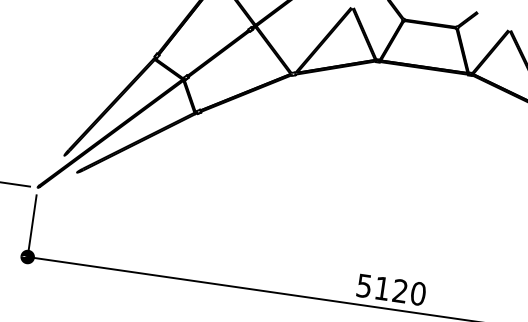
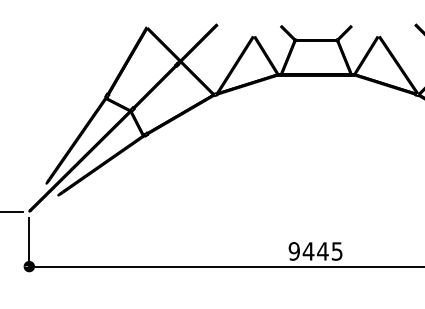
text: (390, 289) -> (315, 251), 5120 -> 9445

